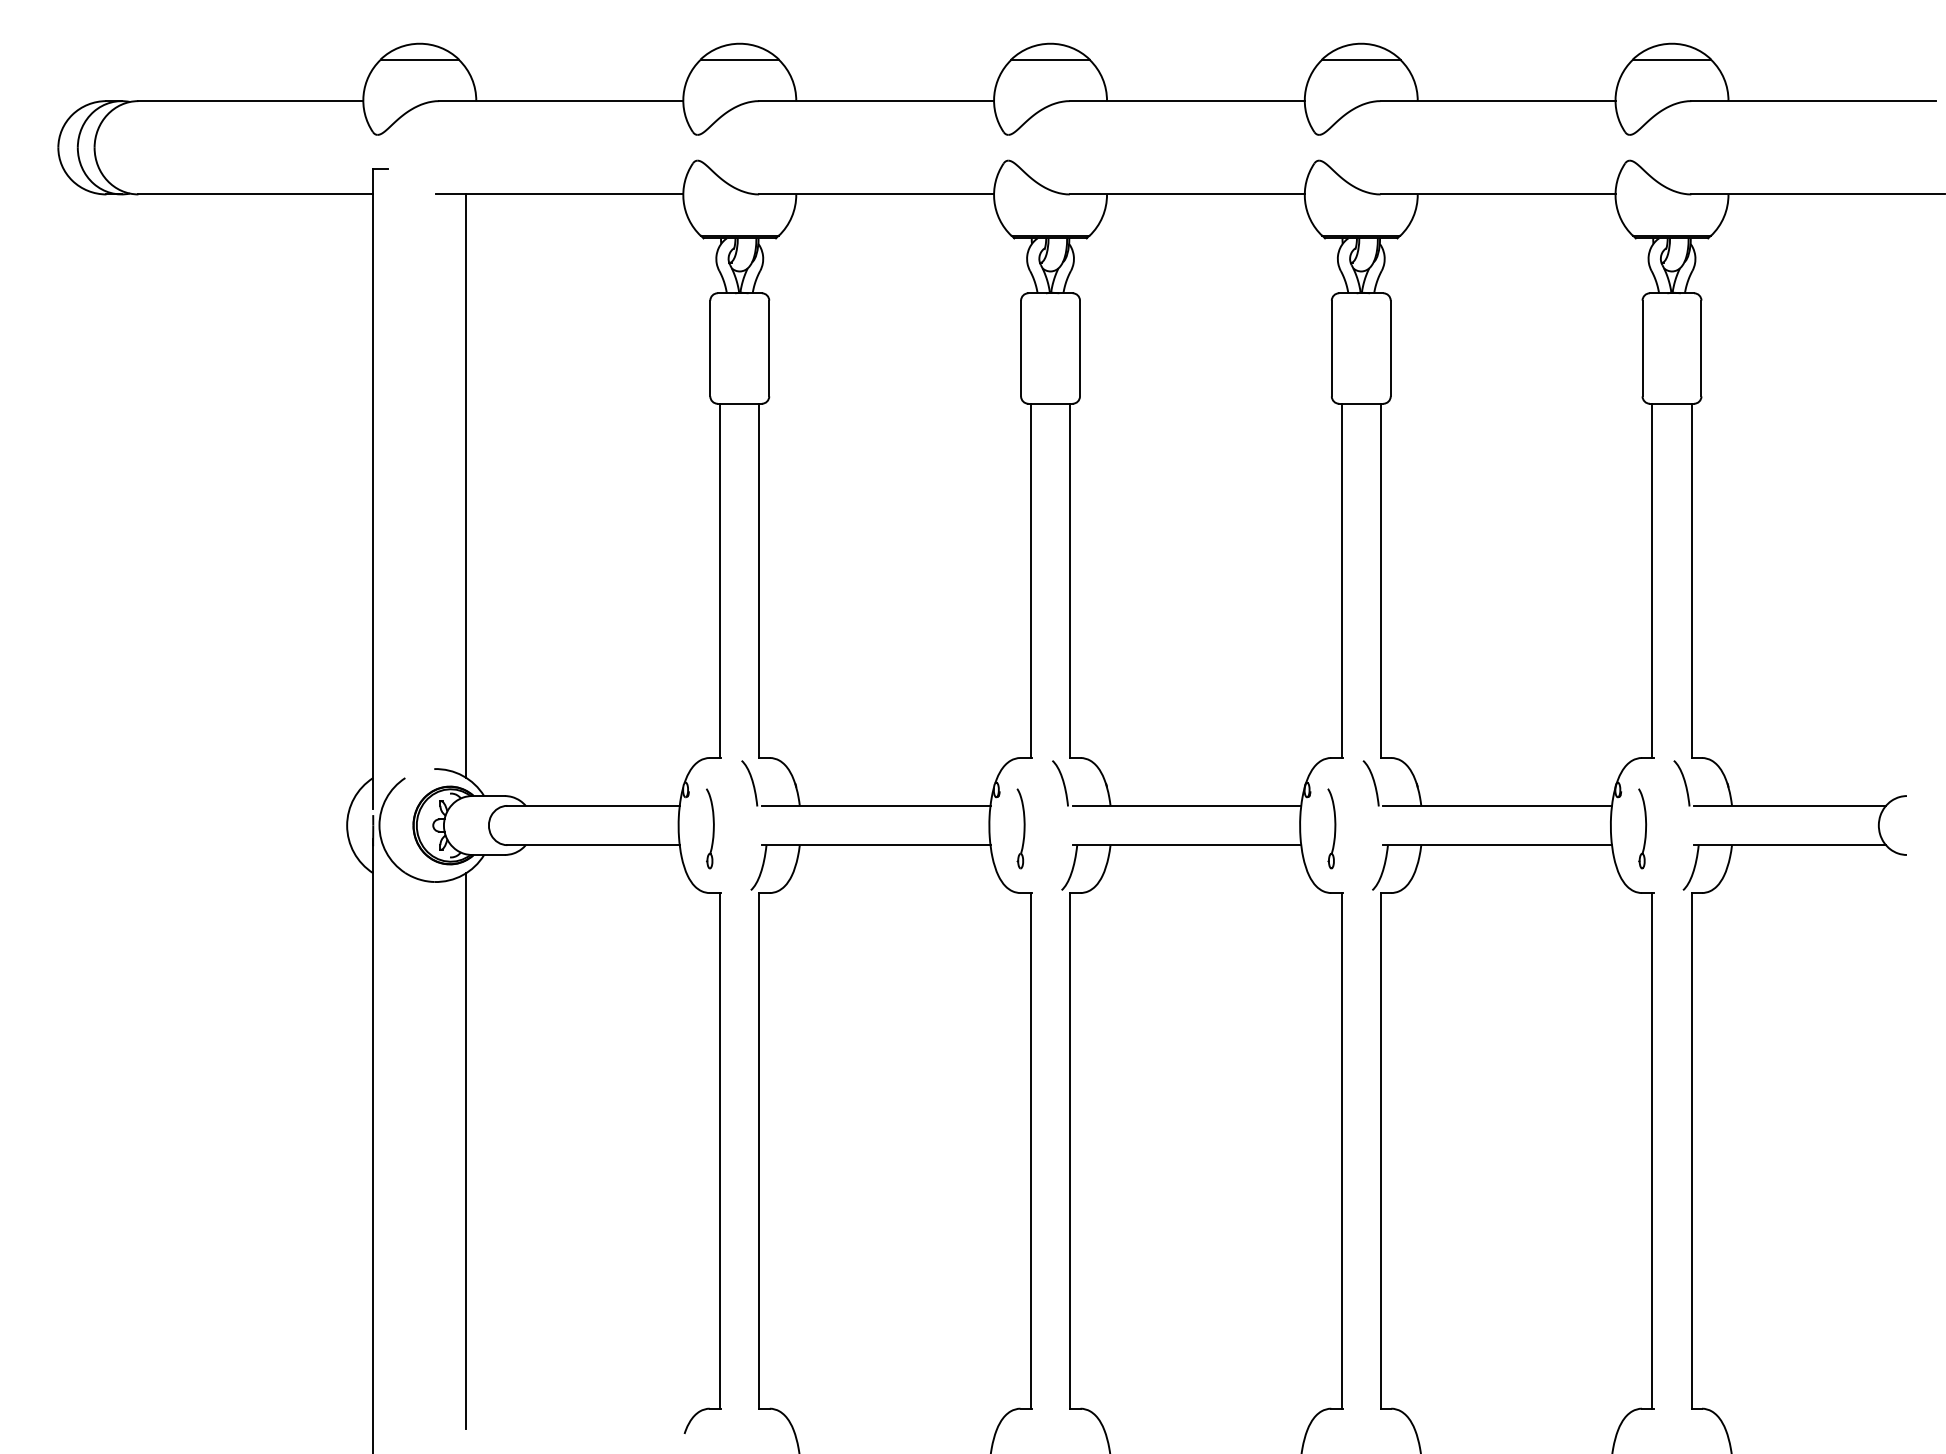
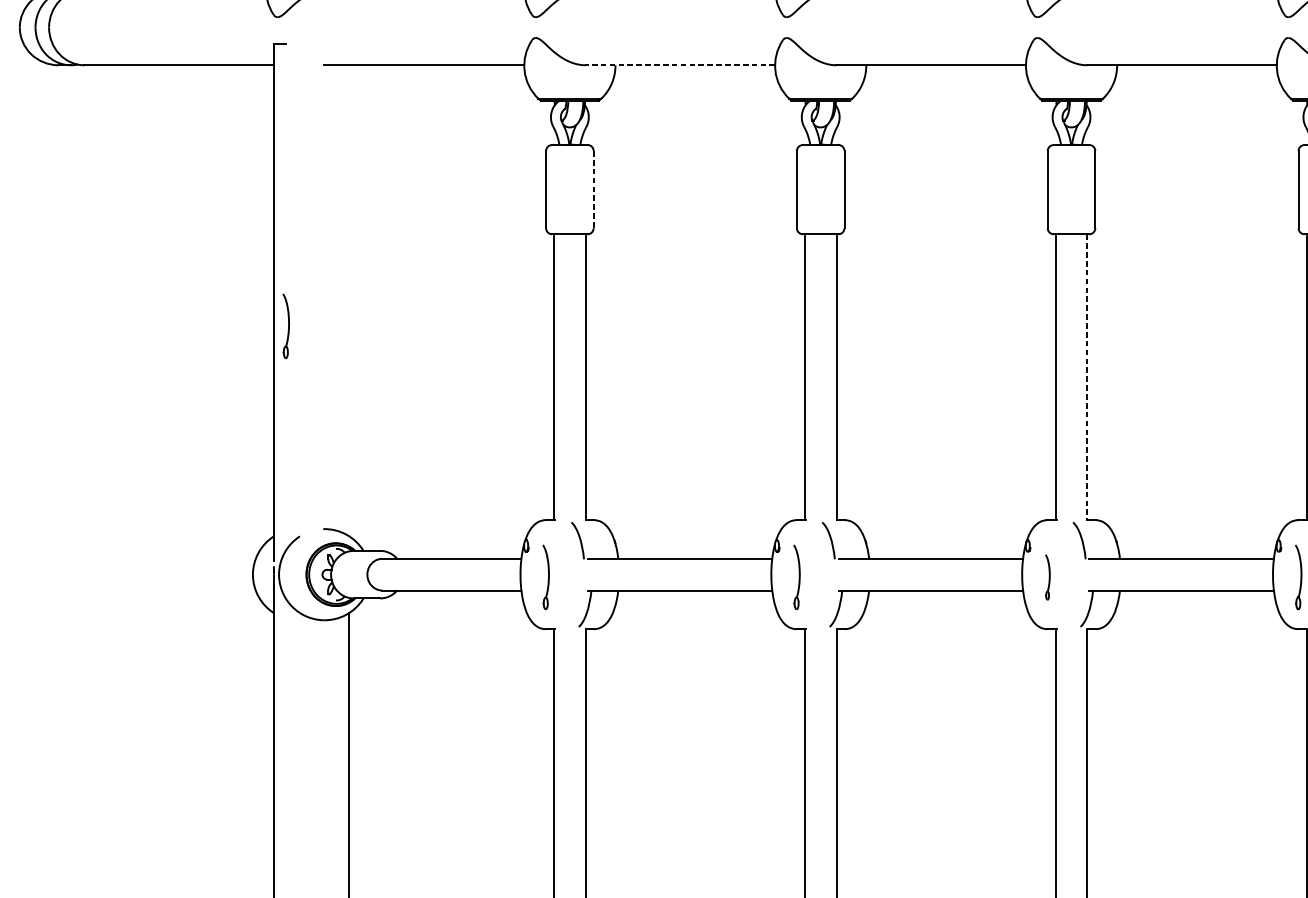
line: (876, 194) -> (680, 65), solid -> dashed
line: (769, 348) -> (593, 189), solid -> dashed
line: (466, 486) -> (349, 301), removed
part: (388, 517) -> (286, 326), added
line: (1380, 581) -> (1087, 377), solid -> dashed
part: (1331, 828) -> (1047, 577), size x0.7

